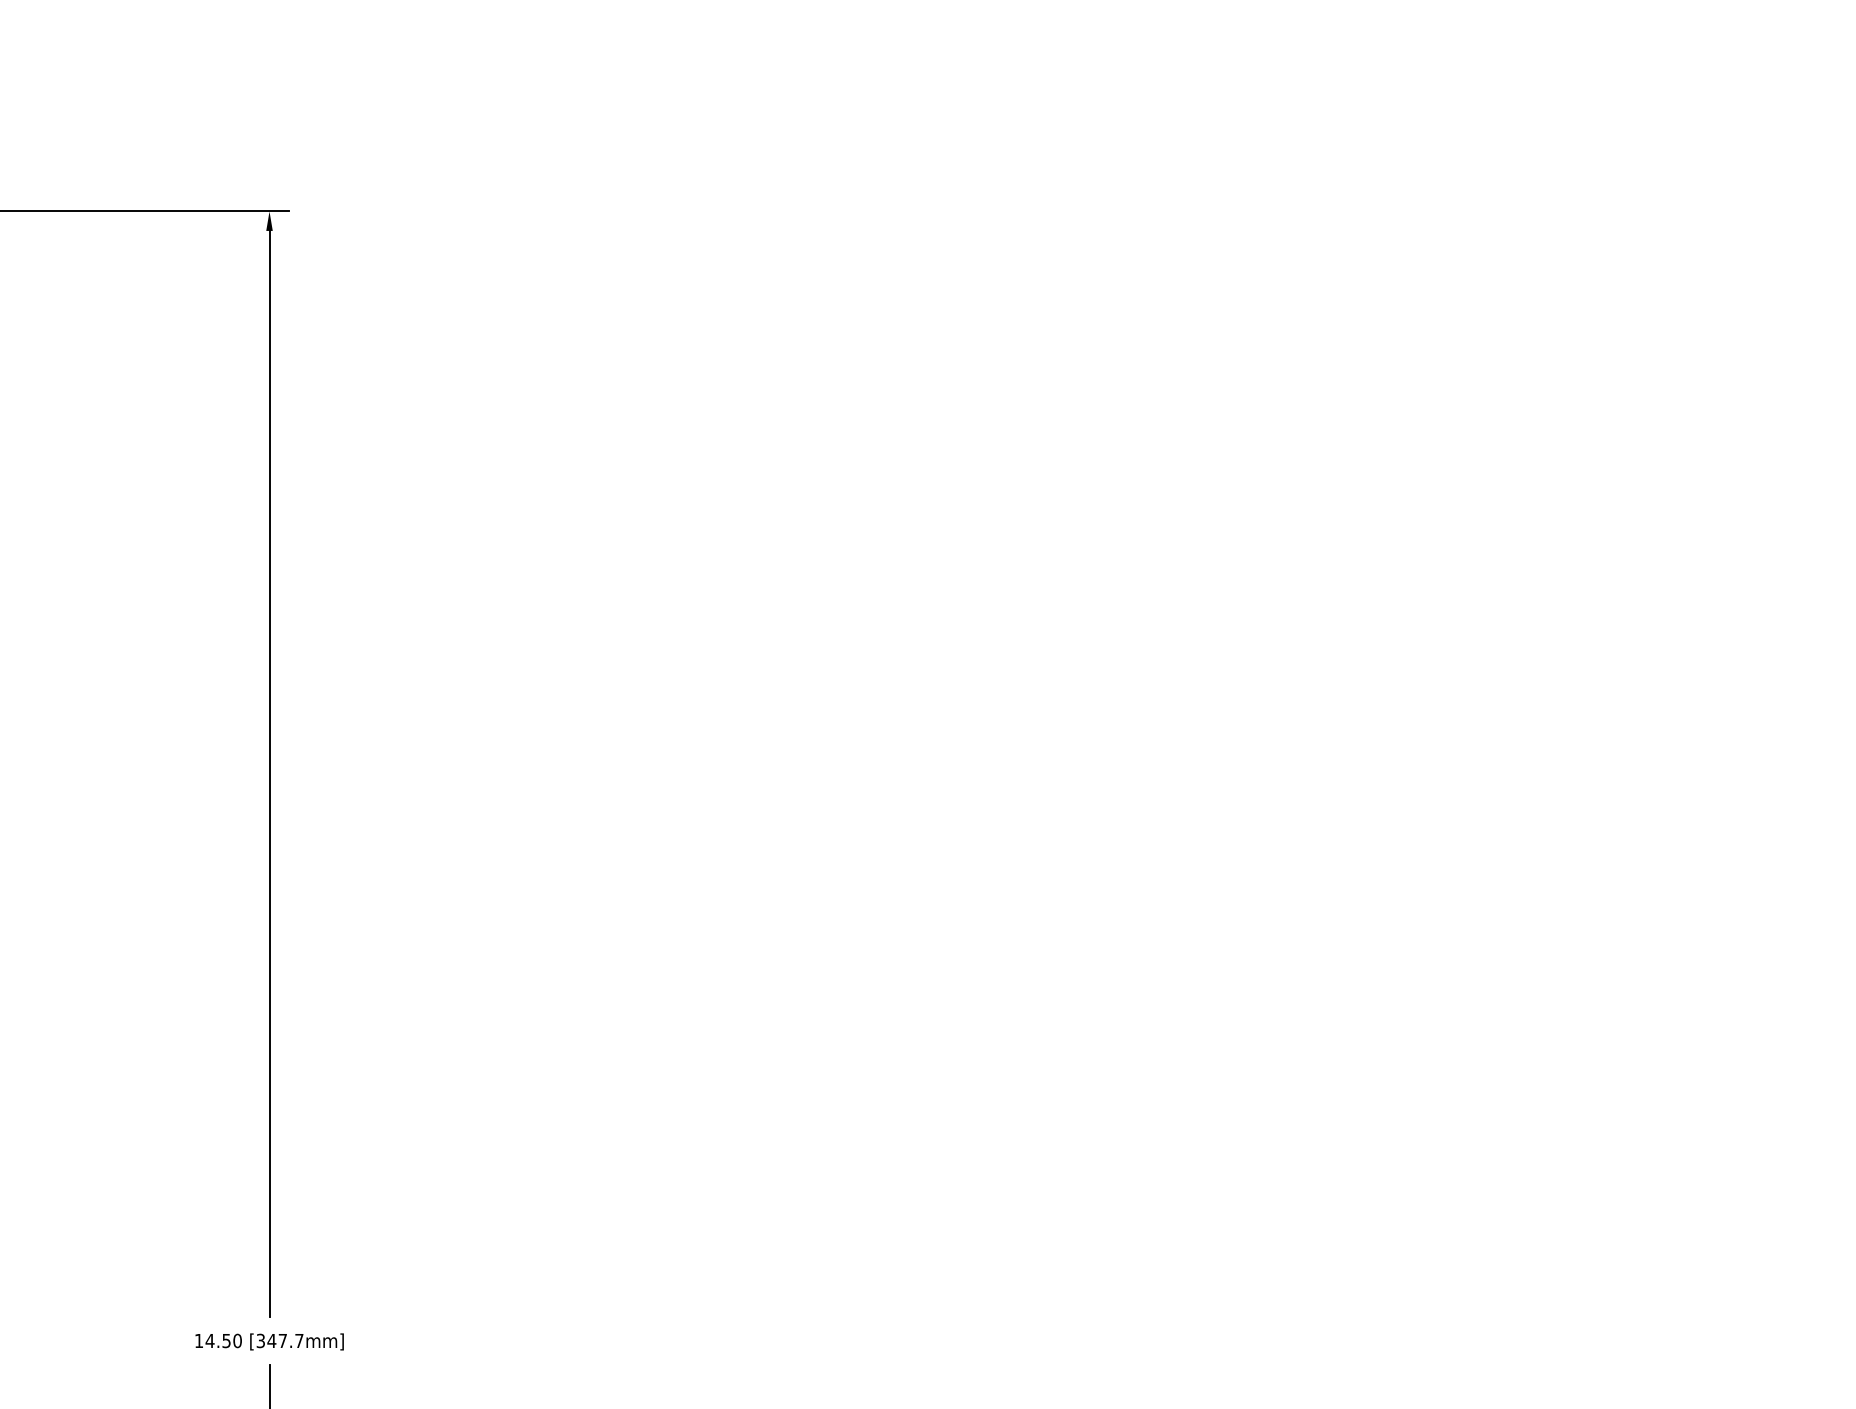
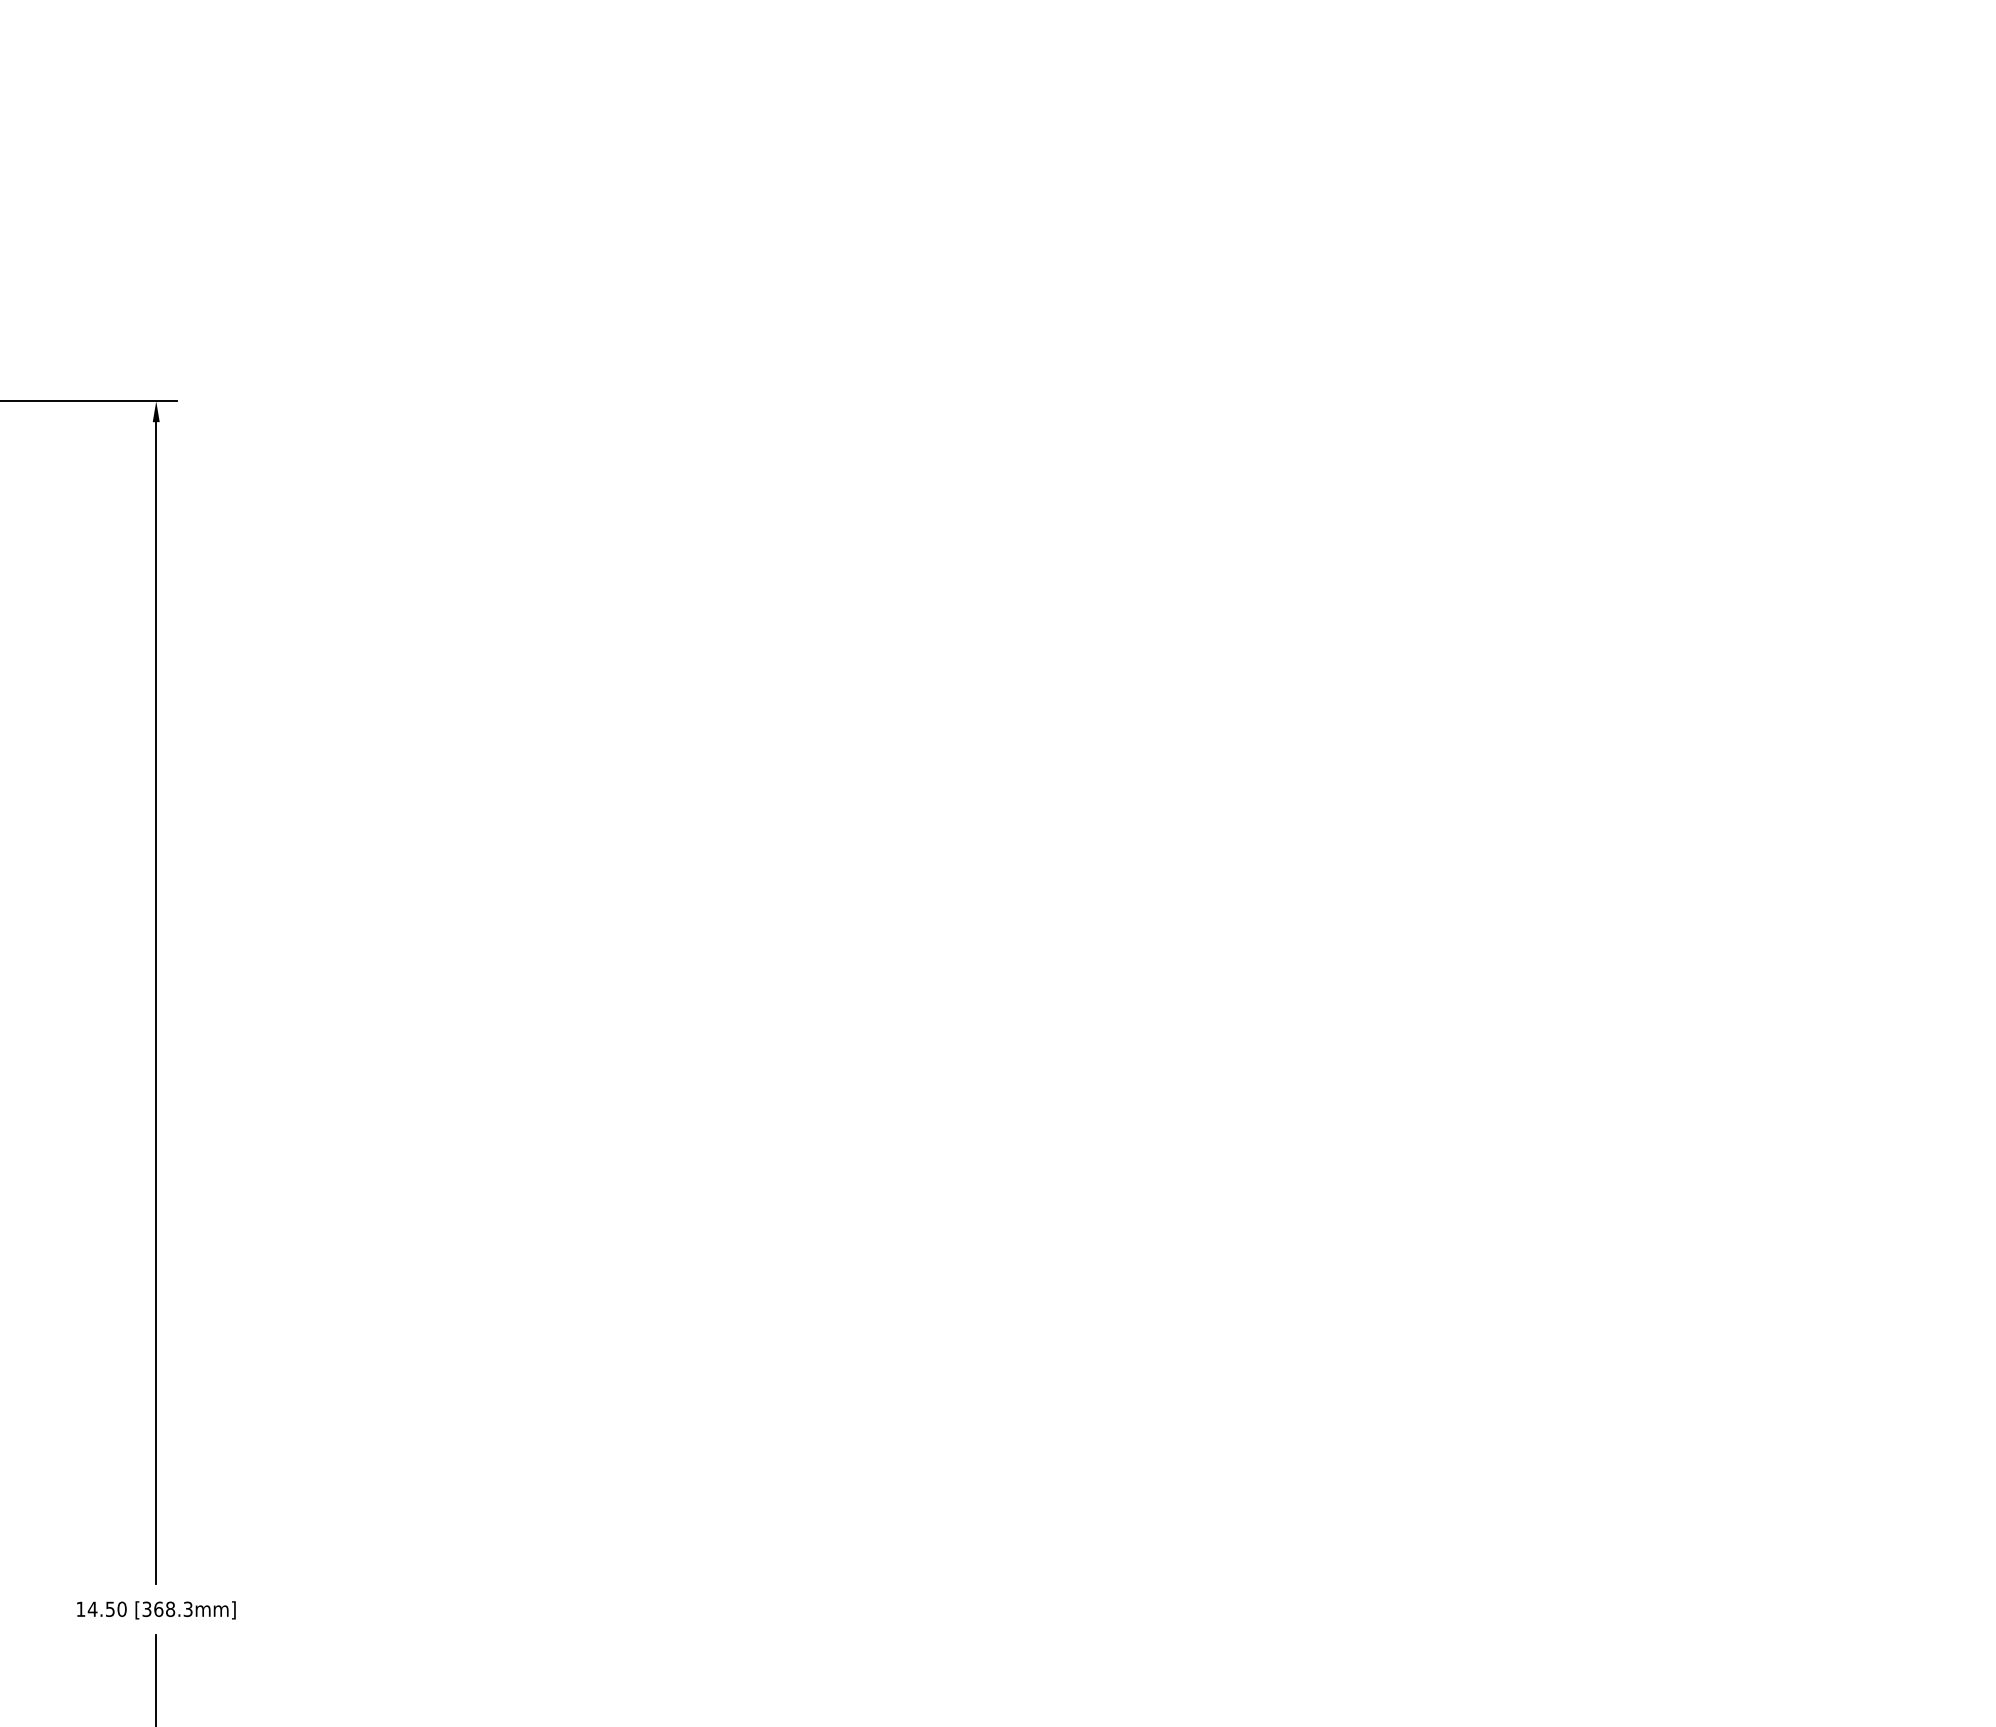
text: (284, 1341) -> (172, 1609), [347.7mm] -> [368.3mm]

